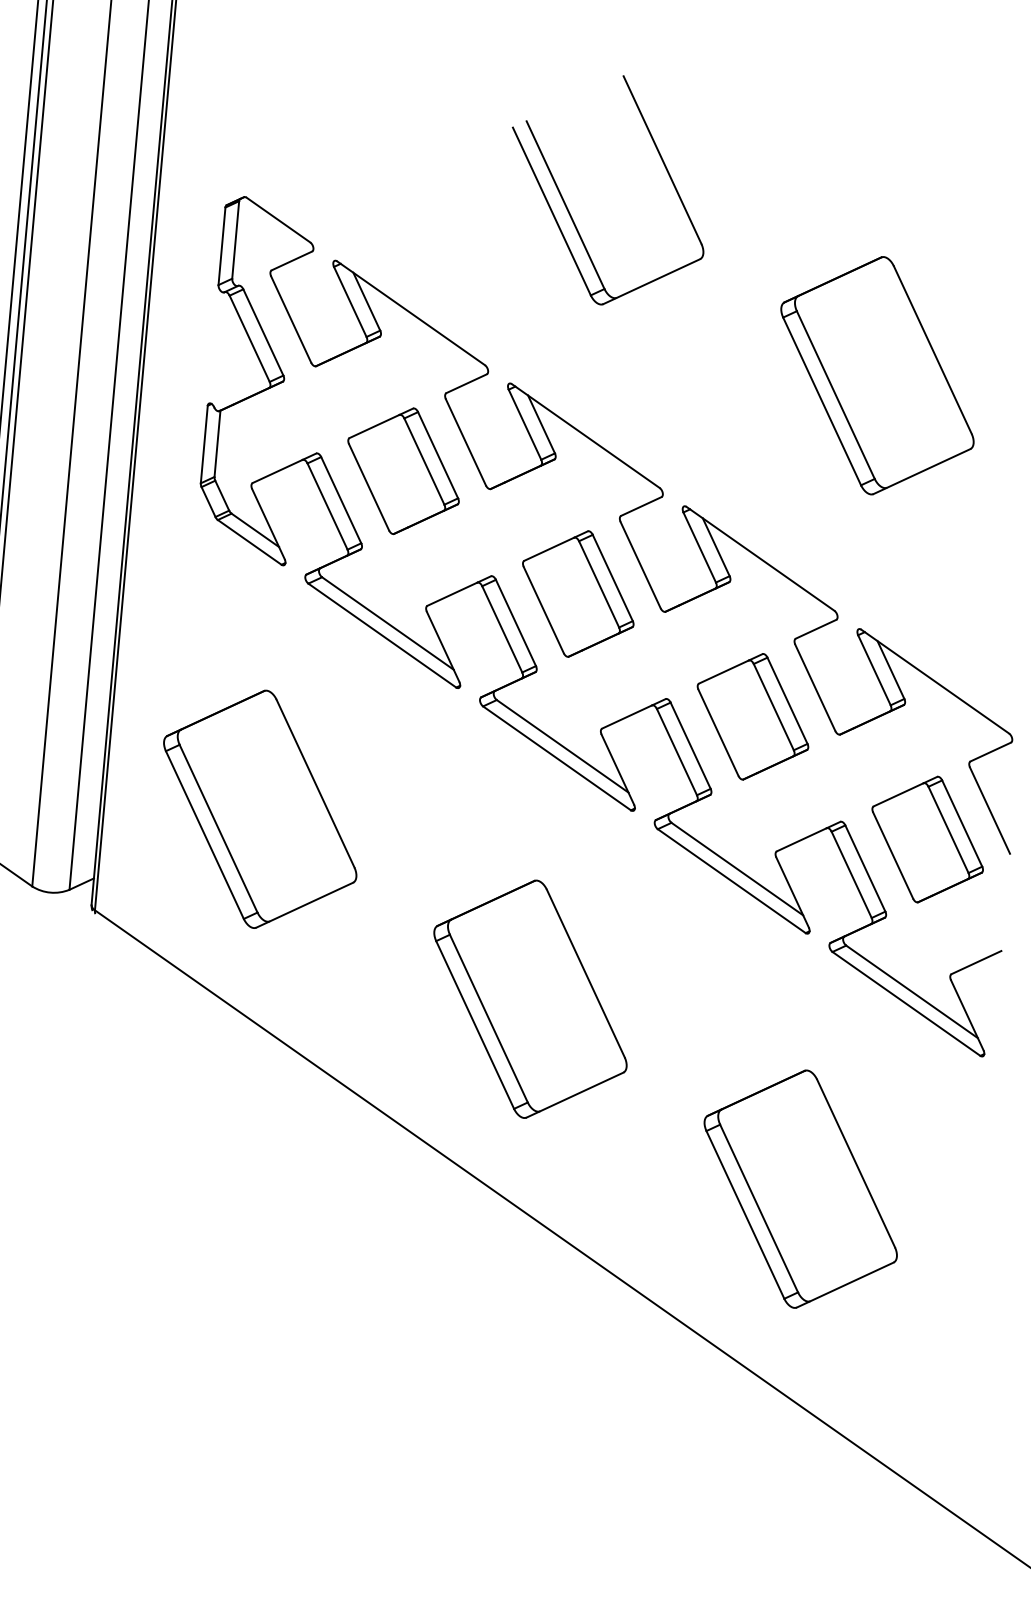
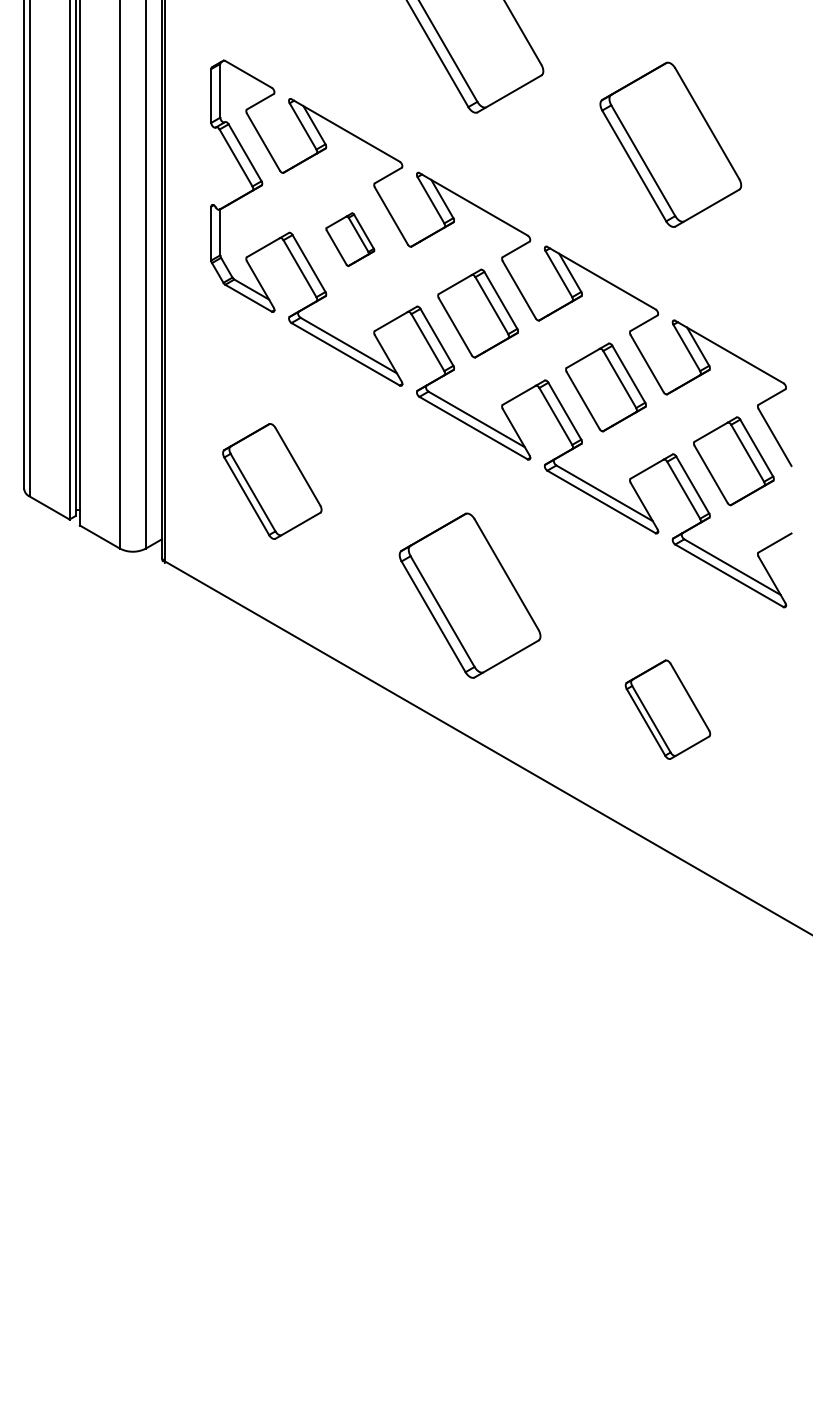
part: (404, 470) -> (350, 239), size x0.6
part: (260, 809) -> (272, 481), size x0.7
part: (800, 1188) -> (667, 709), size x0.6

